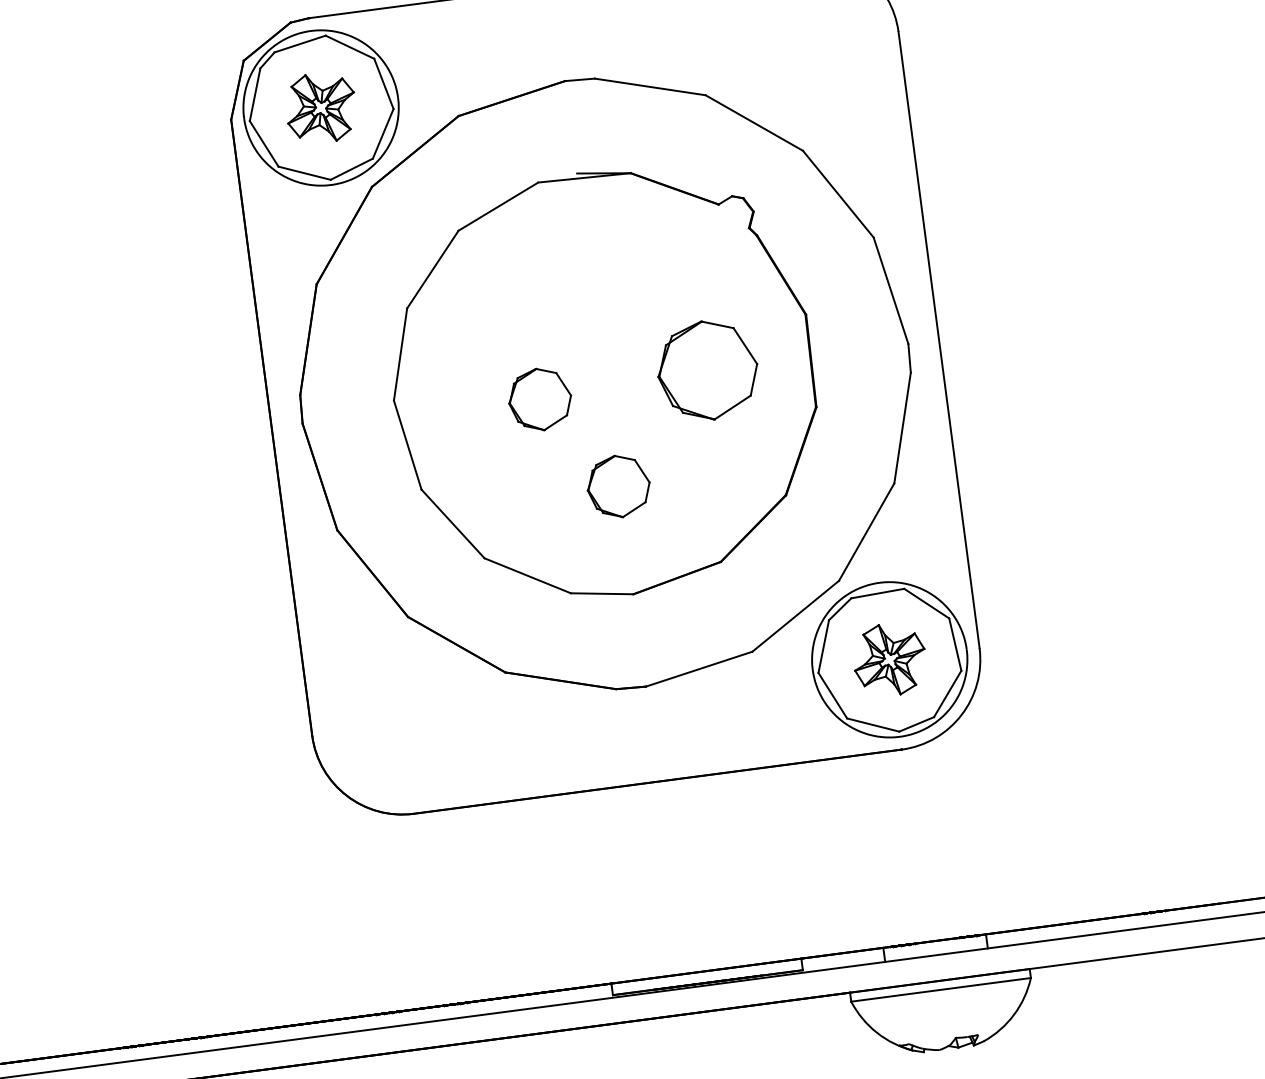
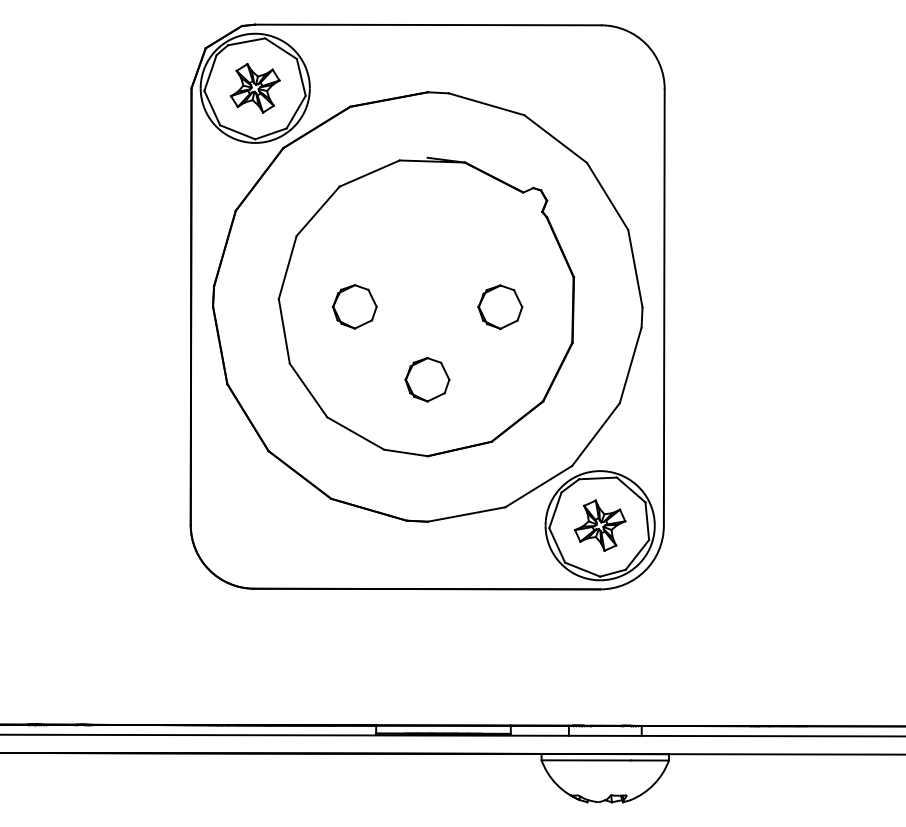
part: (707, 369) -> (500, 306), size x0.62
part: (539, 399) -> (354, 306), moved

